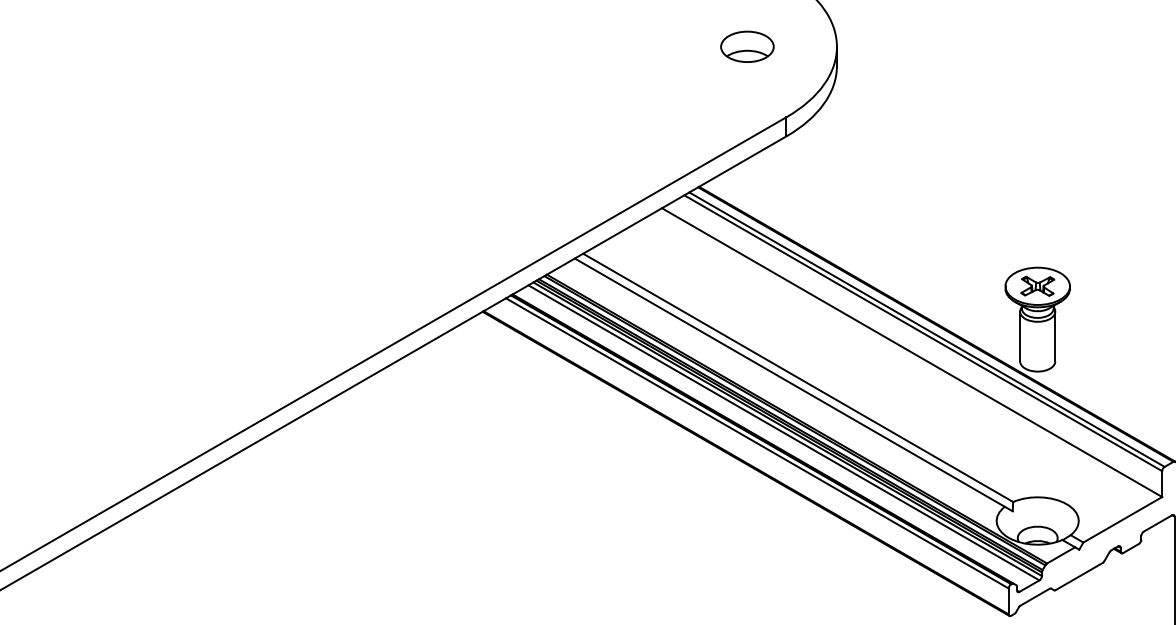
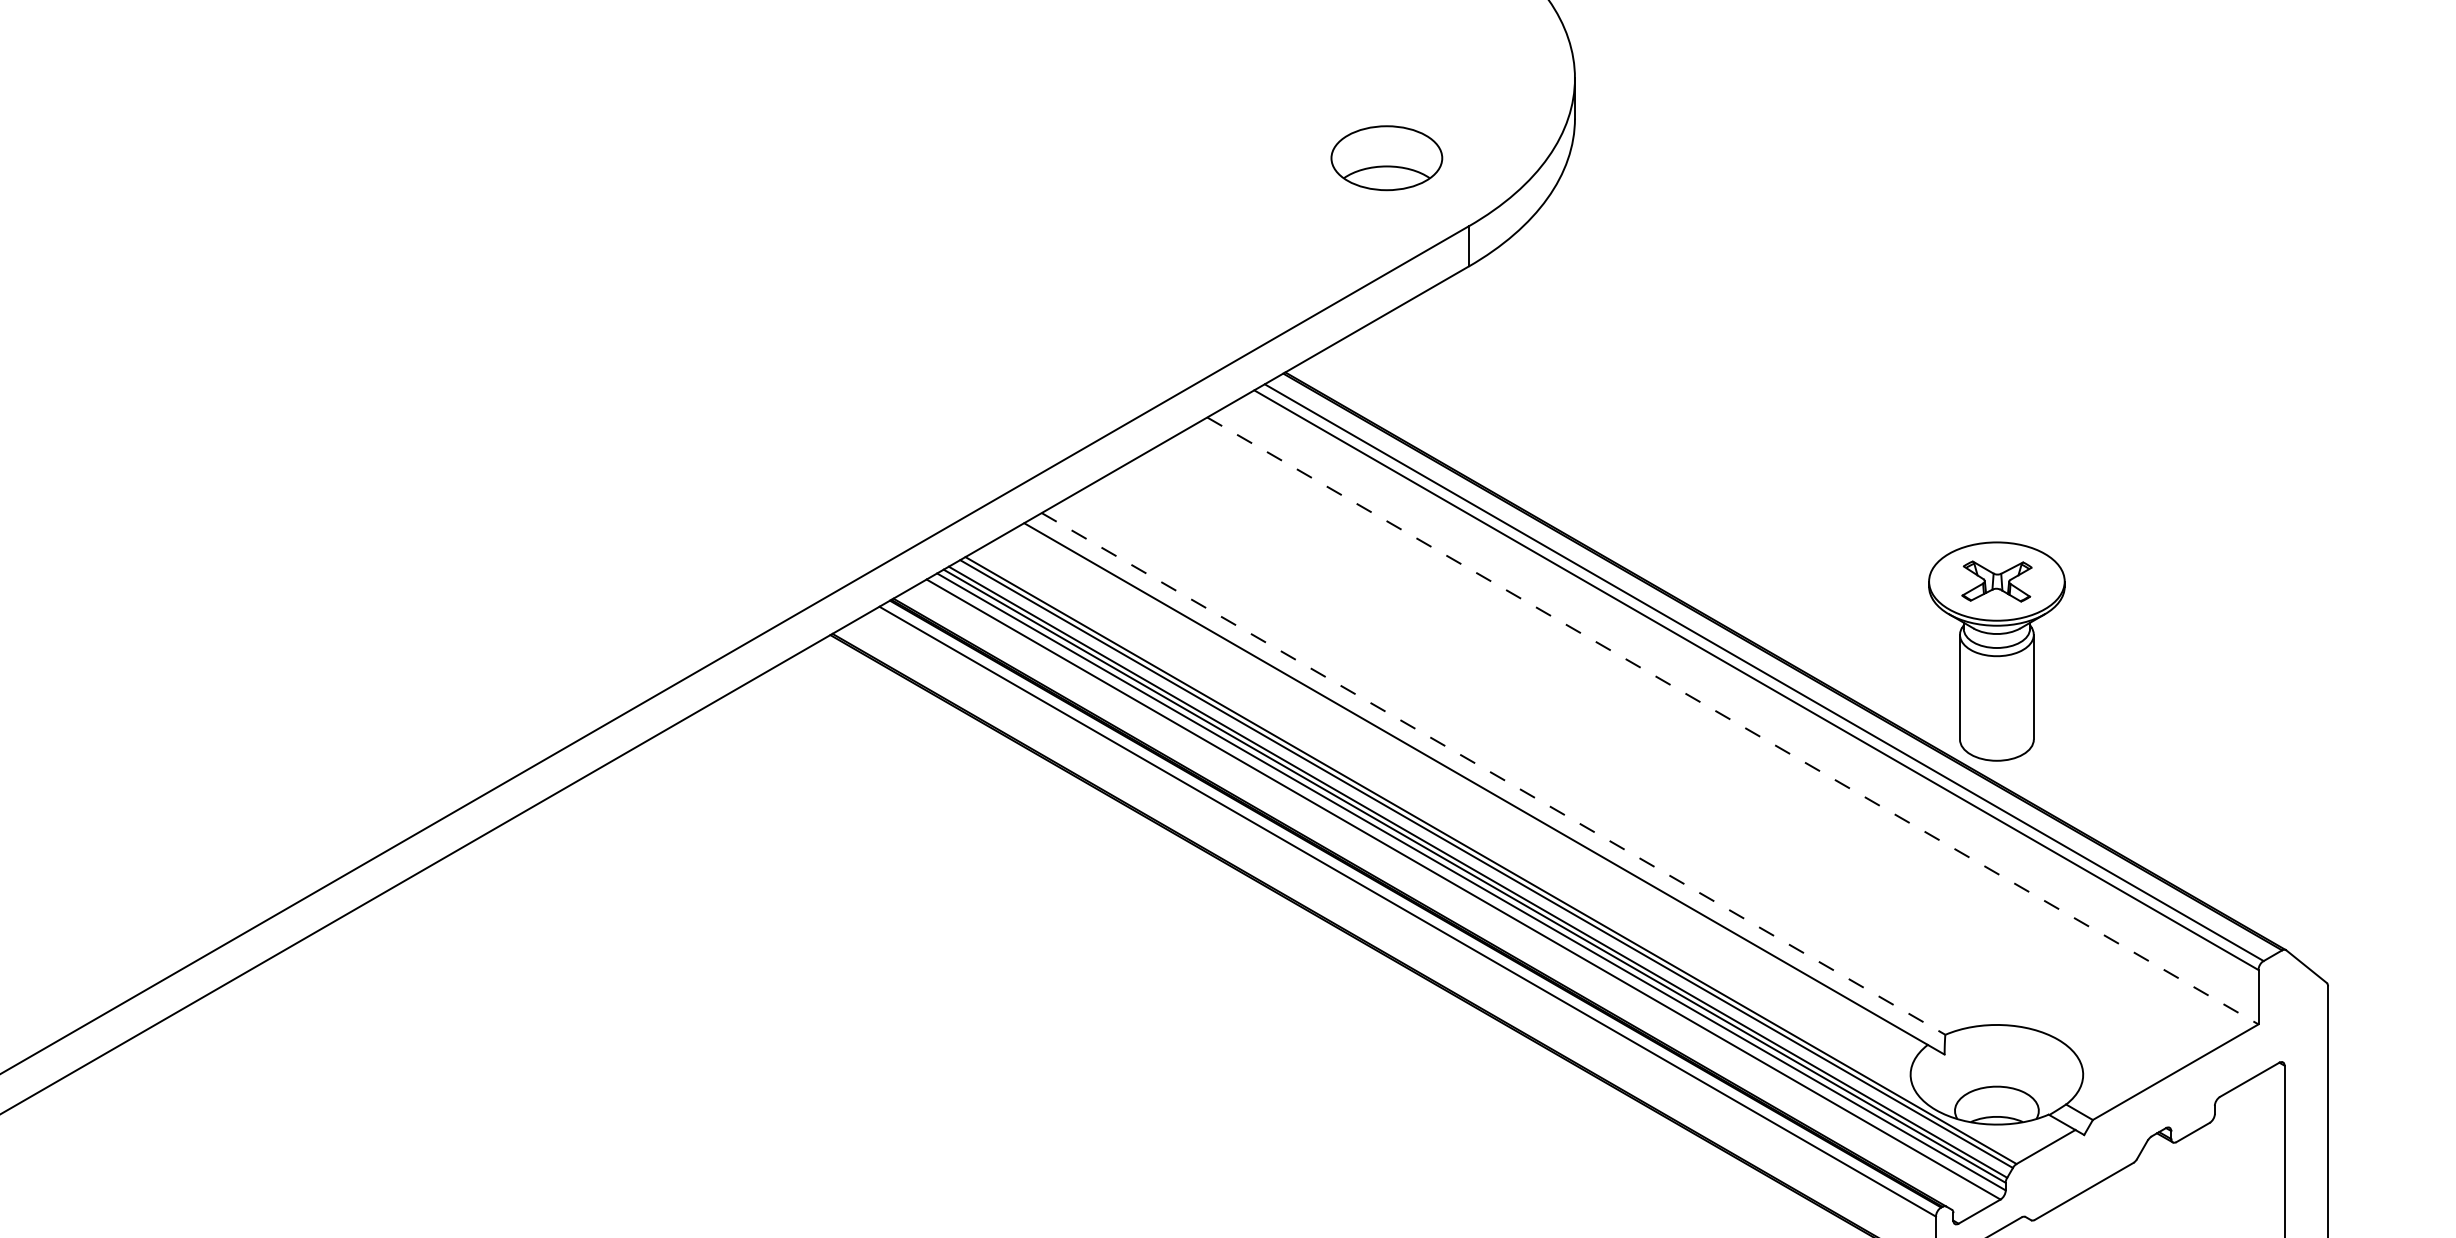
part: (747, 46) -> (1386, 157), moved
line: (912, 352) -> (1733, 720), solid -> dashed
line: (798, 378) -> (1494, 775), solid -> dashed

